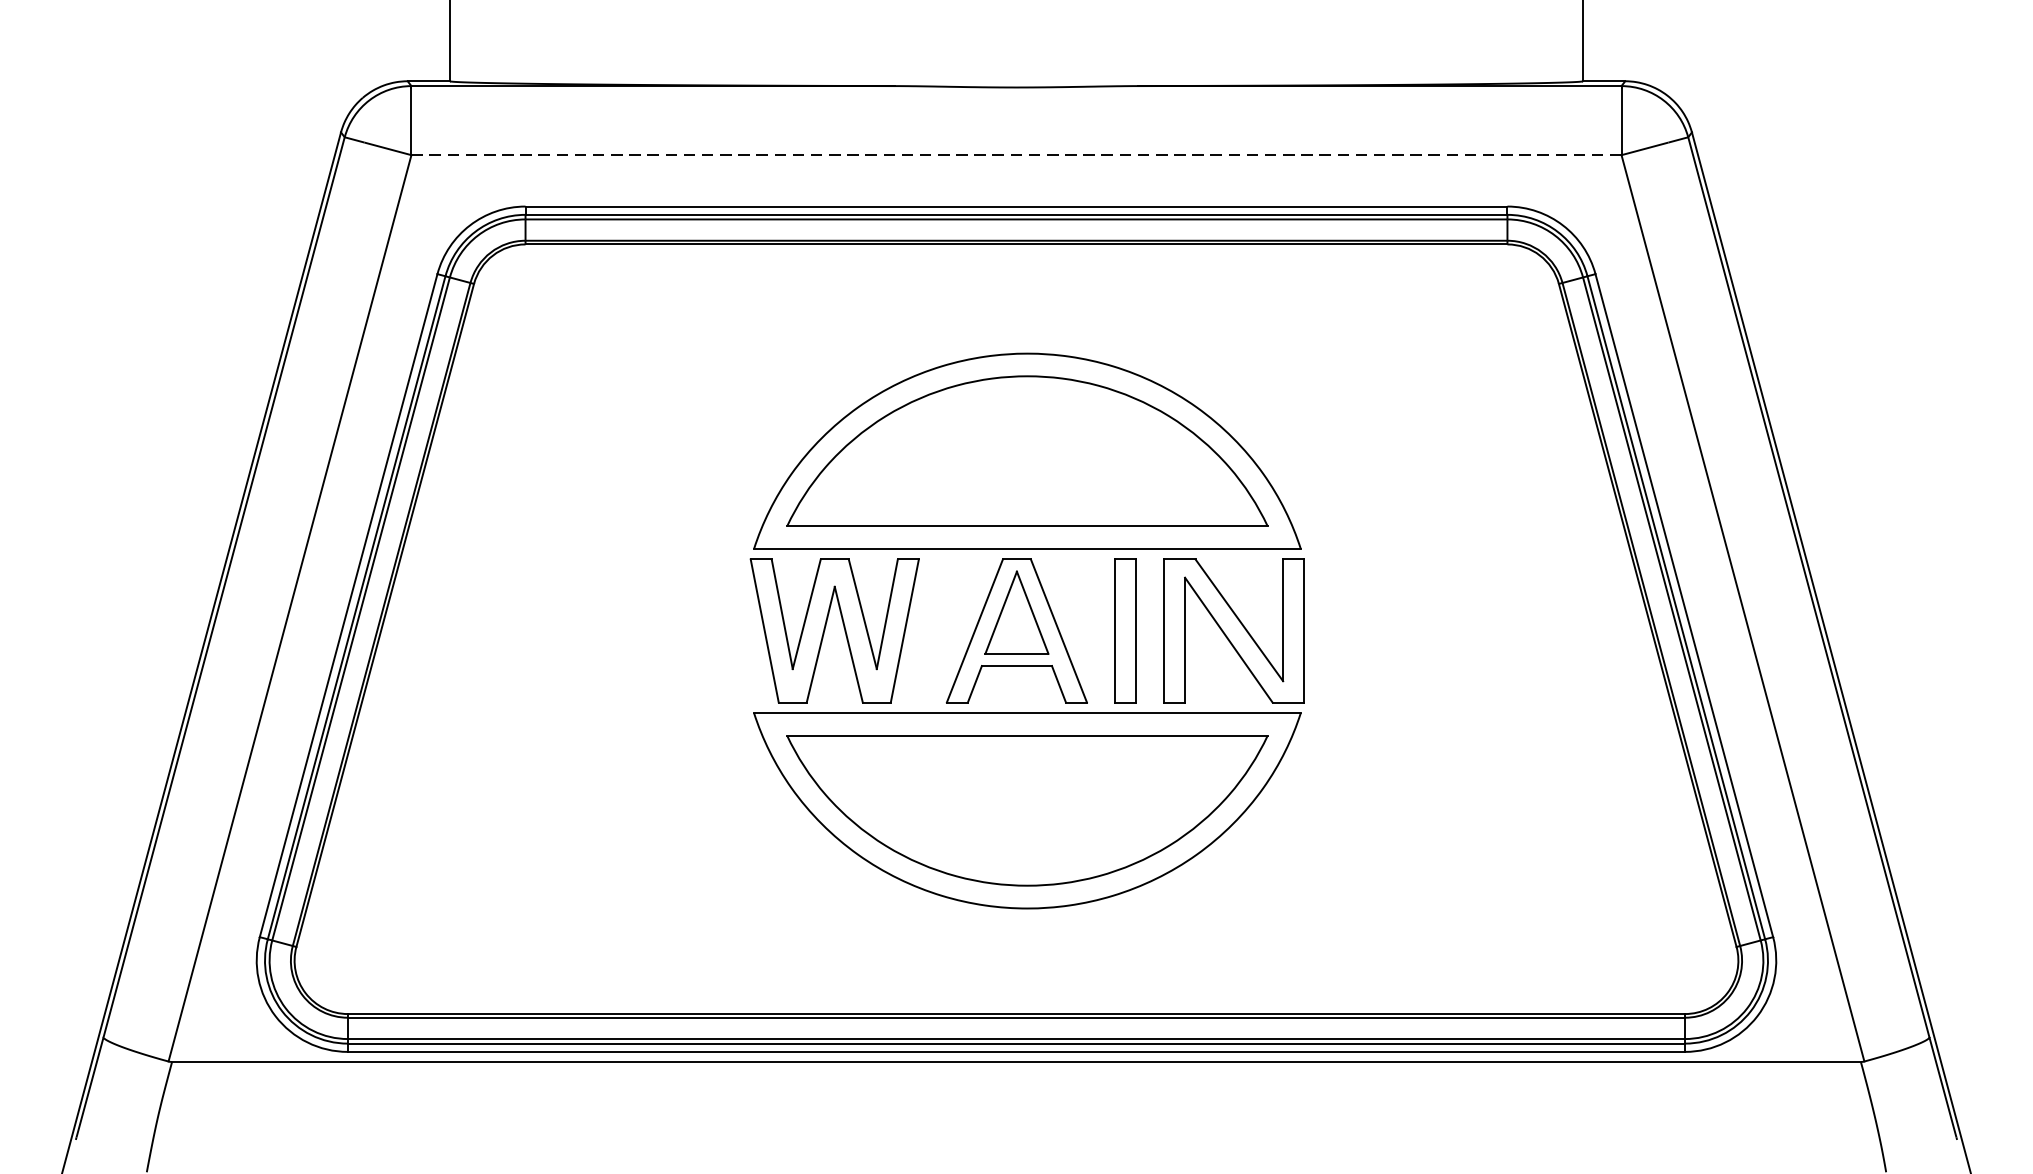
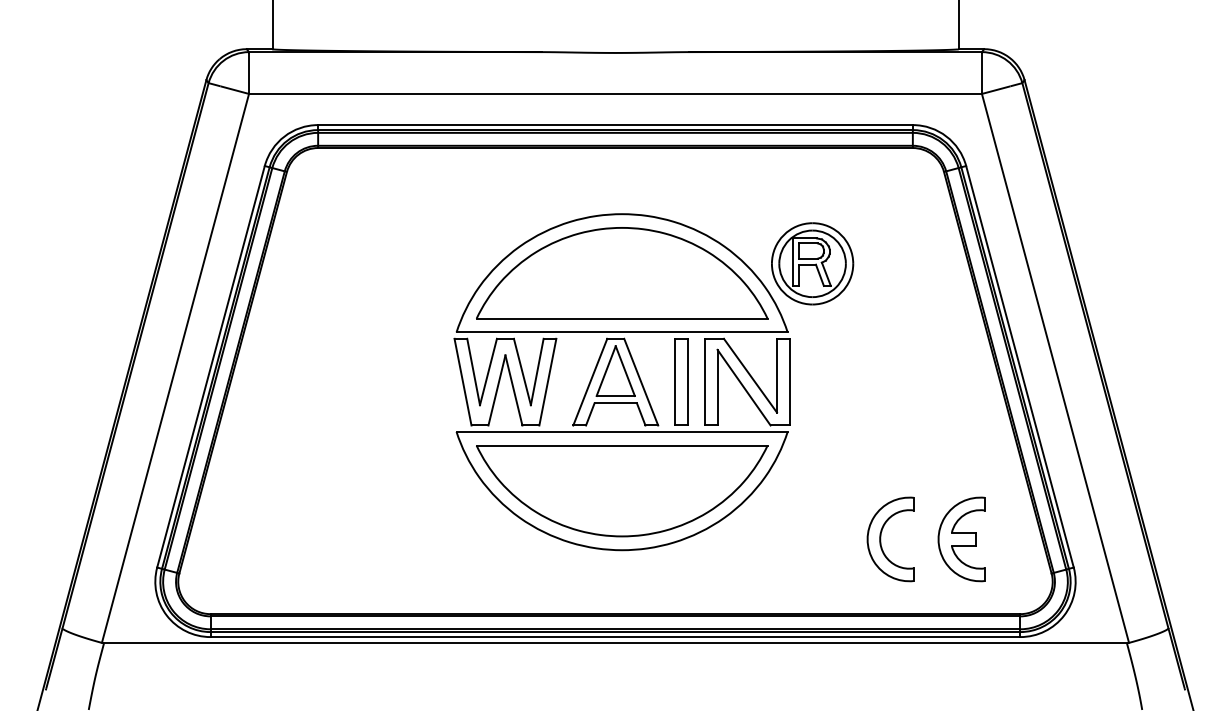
line: (1016, 154) -> (615, 93), dashed -> solid
part: (1341, 435) -> (812, 263), added
part: (1455, 890) -> (881, 539), added
part: (1587, 890) -> (961, 539), added

